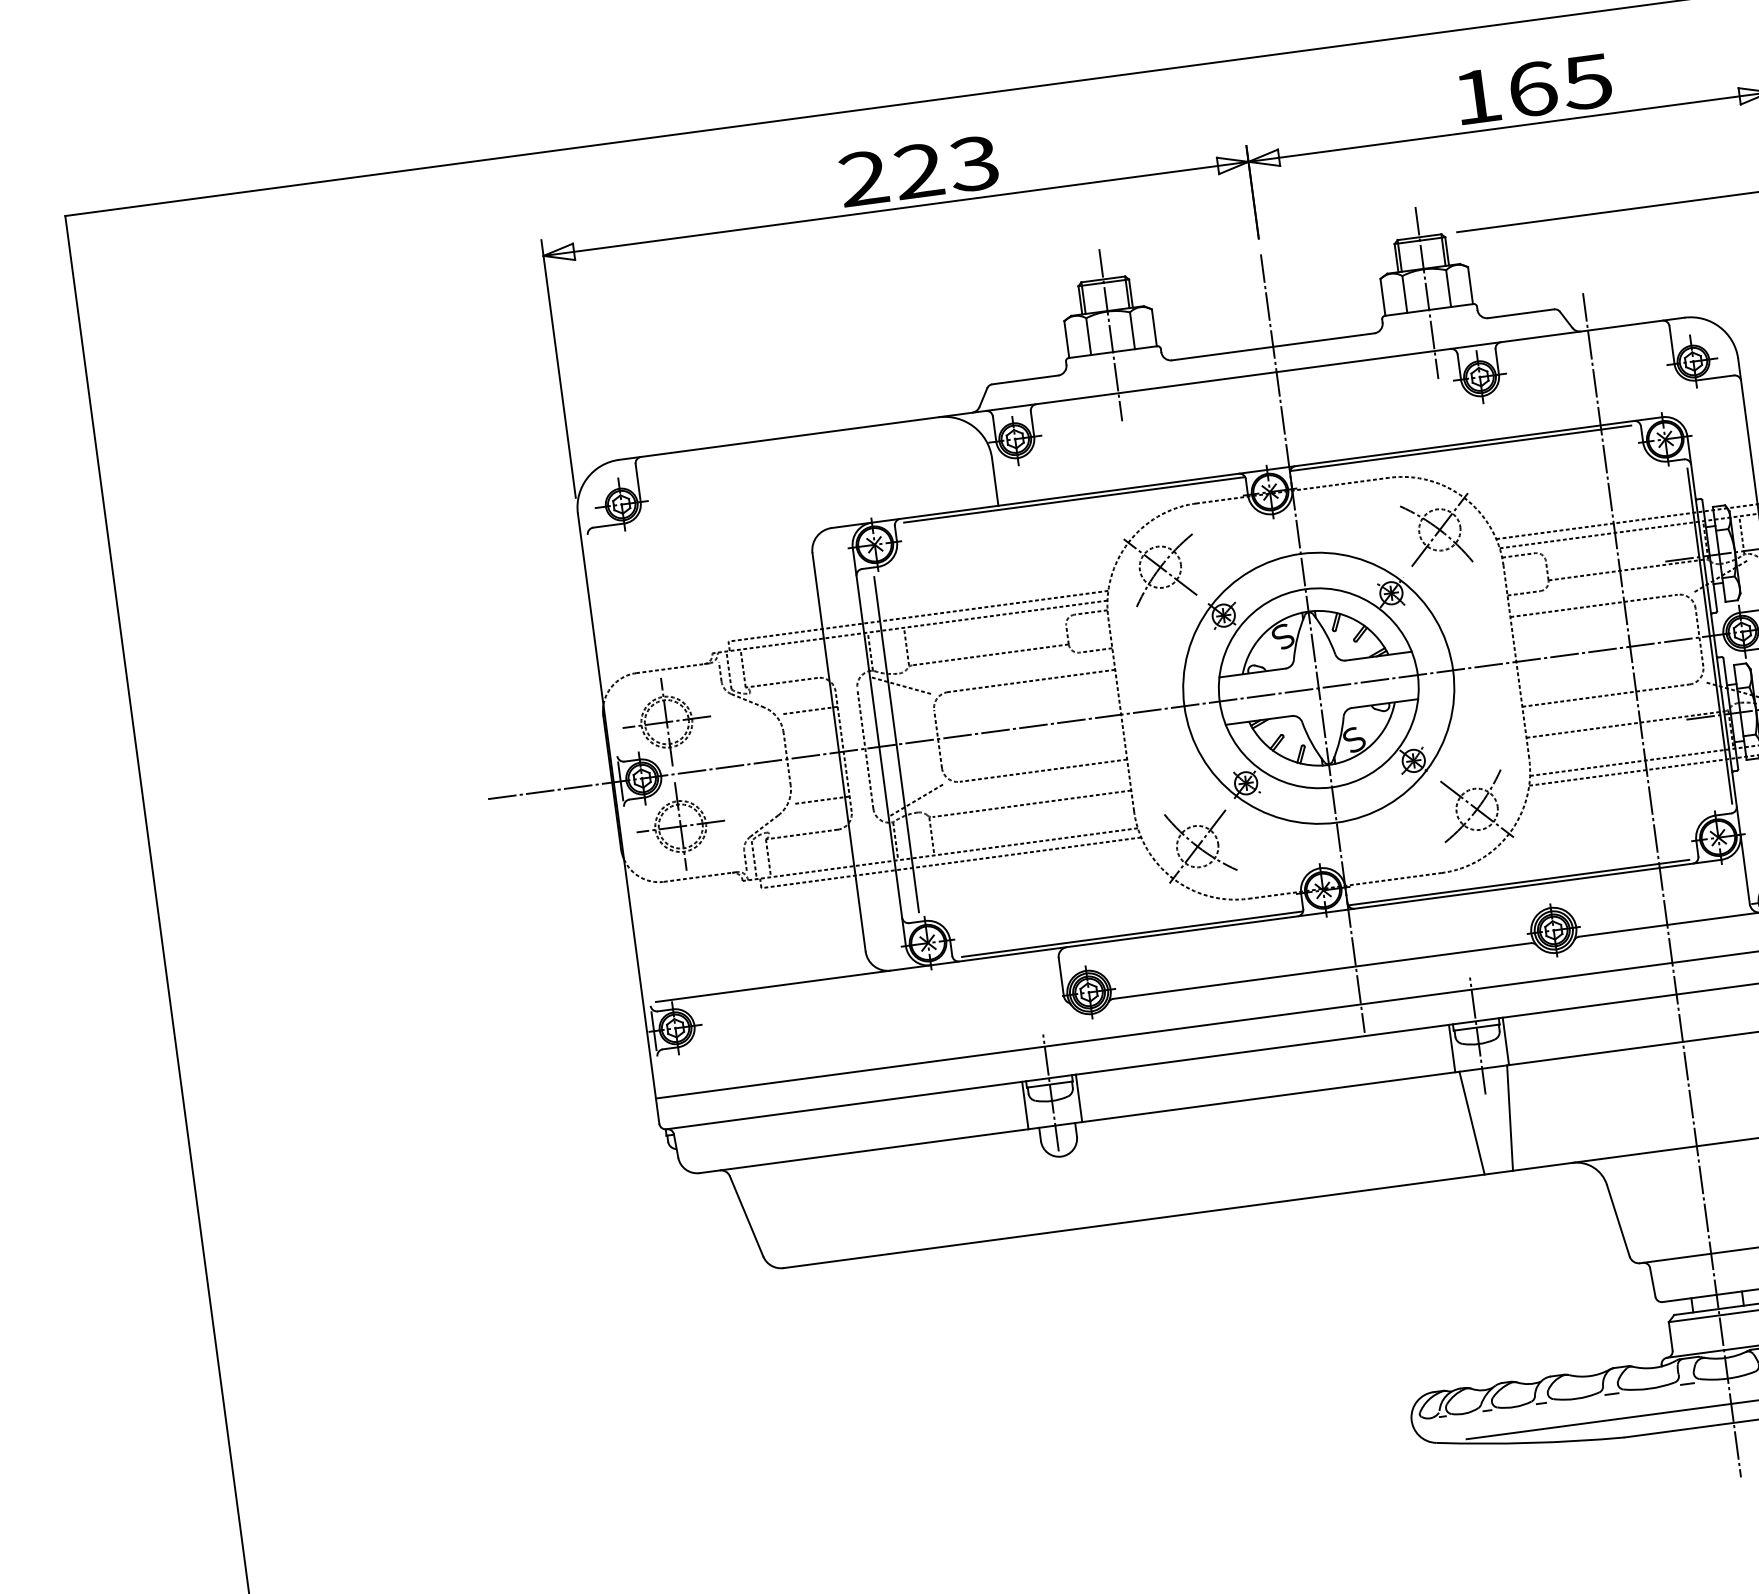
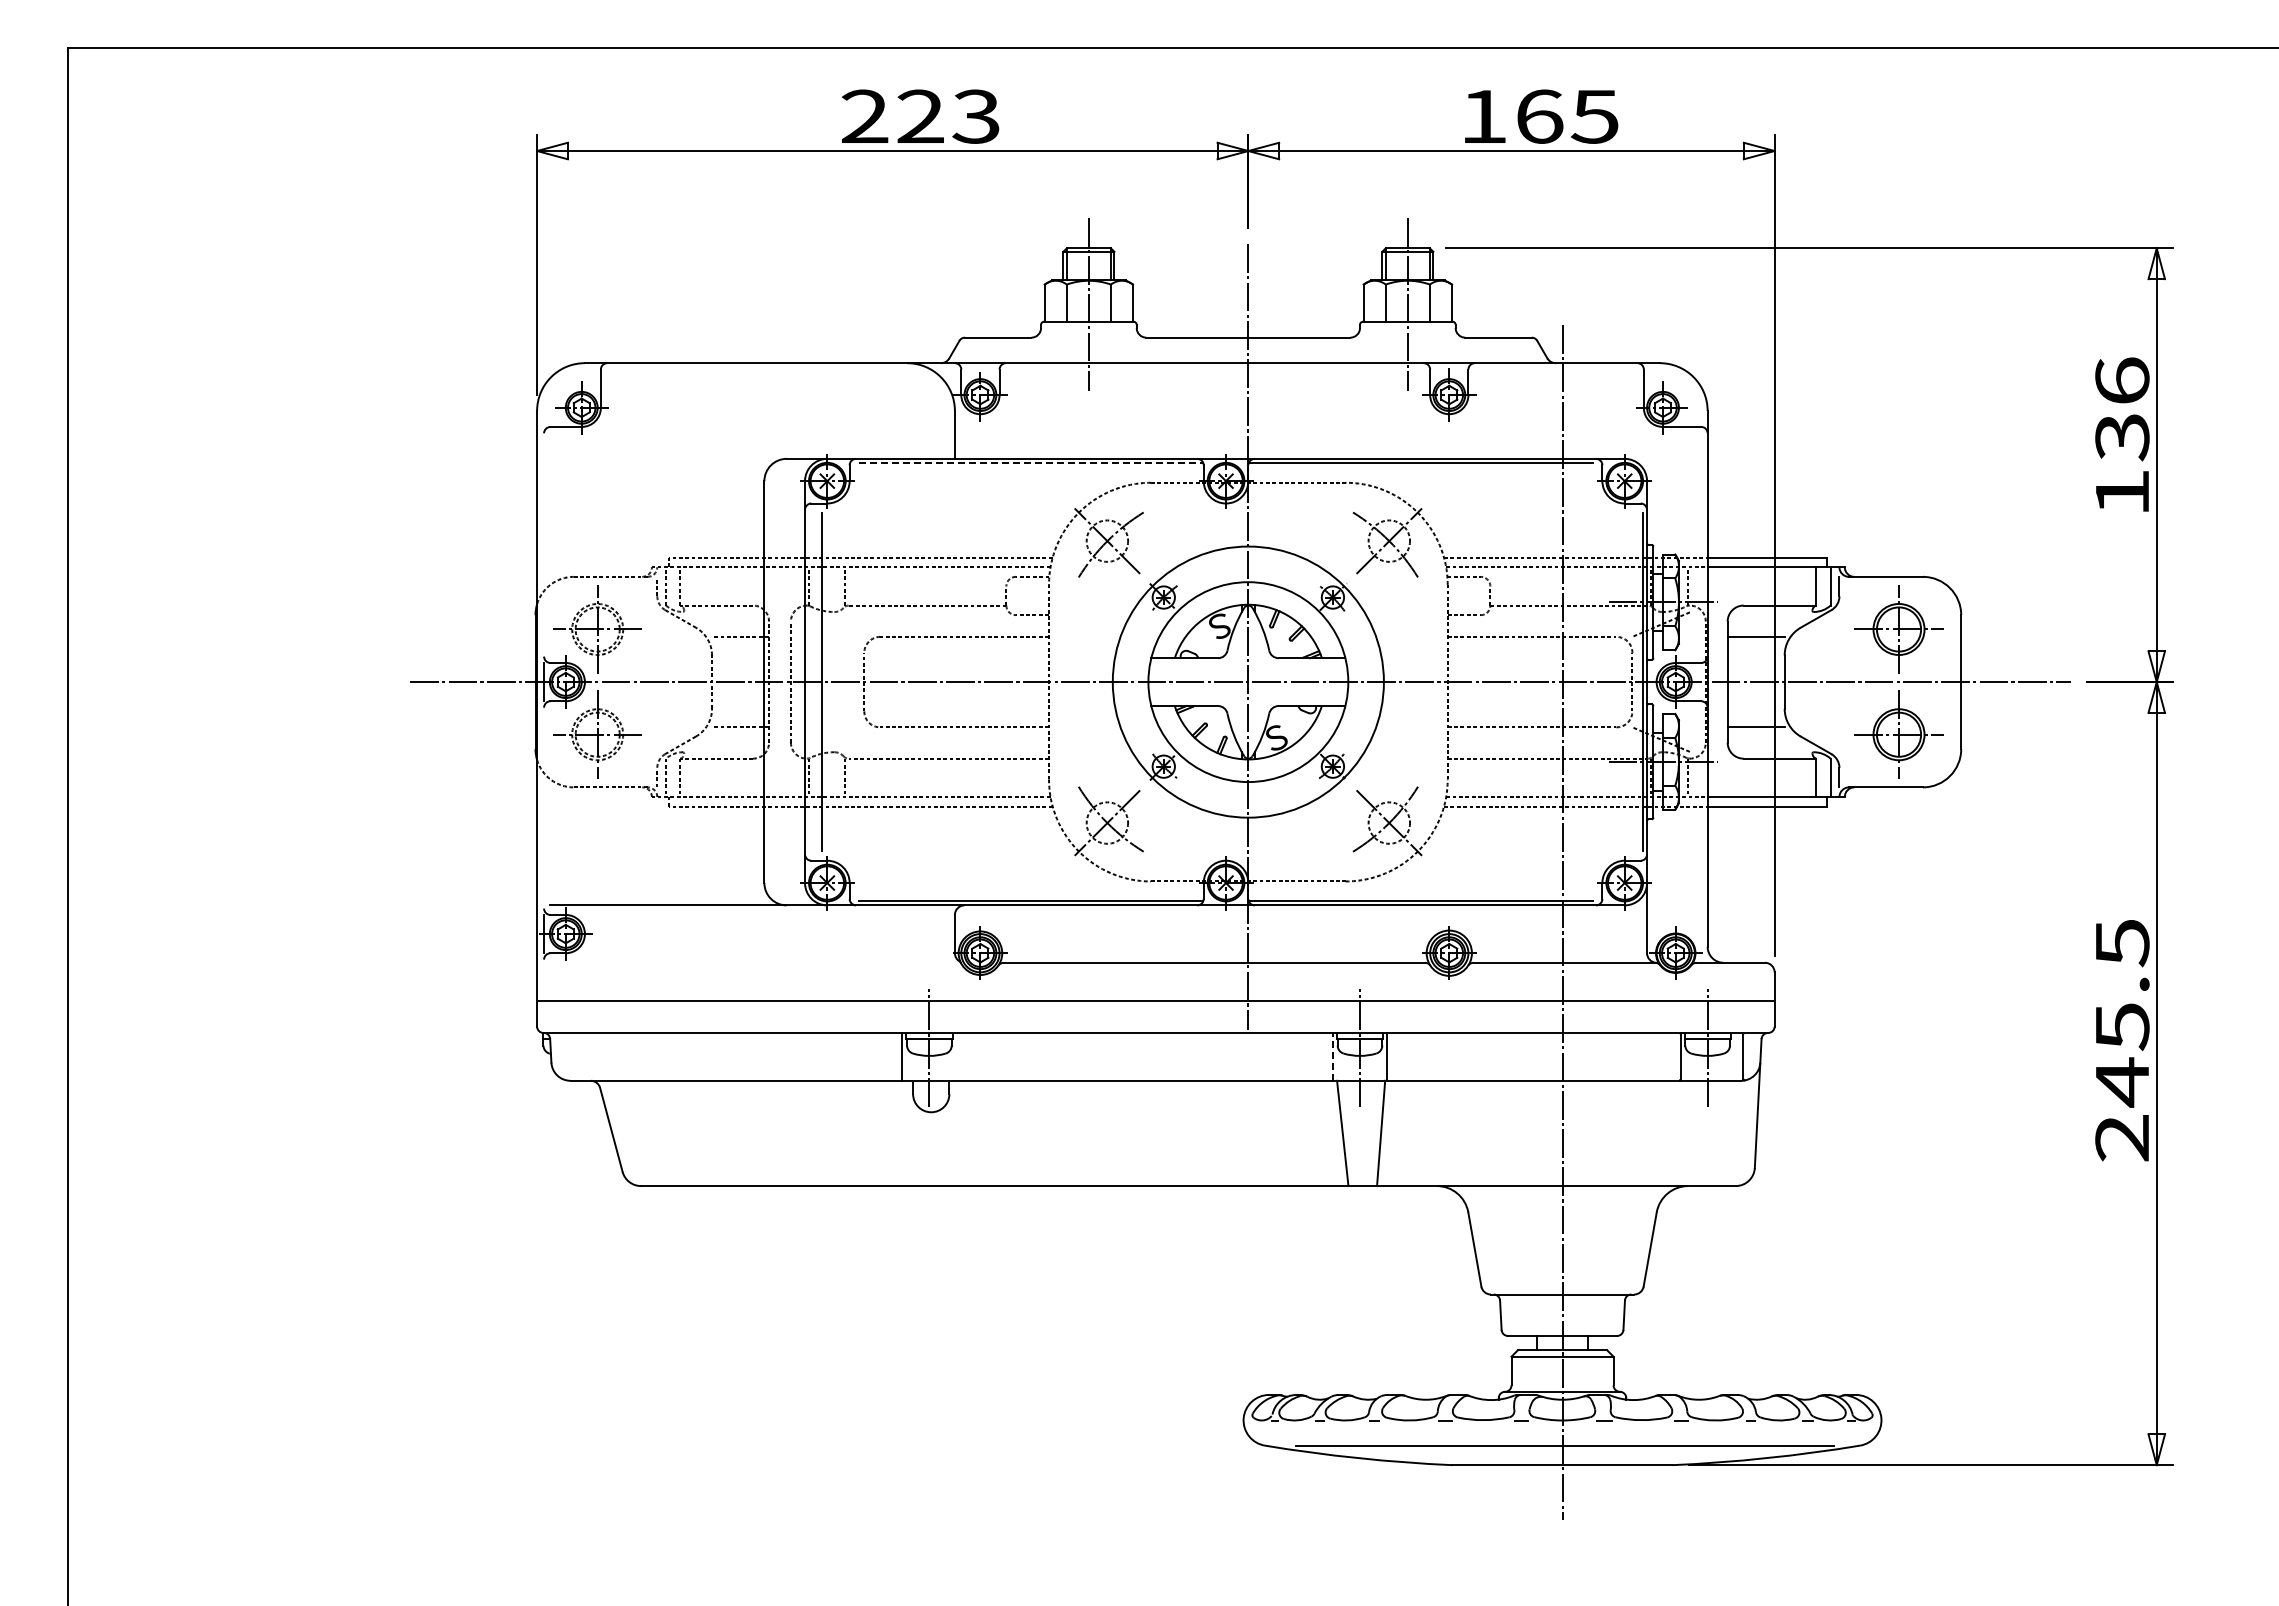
line: (1074, 500) -> (1031, 463), solid -> dashed
line: (901, 685) -> (835, 624), removed
line: (917, 799) -> (835, 739), removed
line: (1451, 1048) -> (1332, 1056), solid -> dashed
line: (1079, 1097) -> (956, 1056), removed

